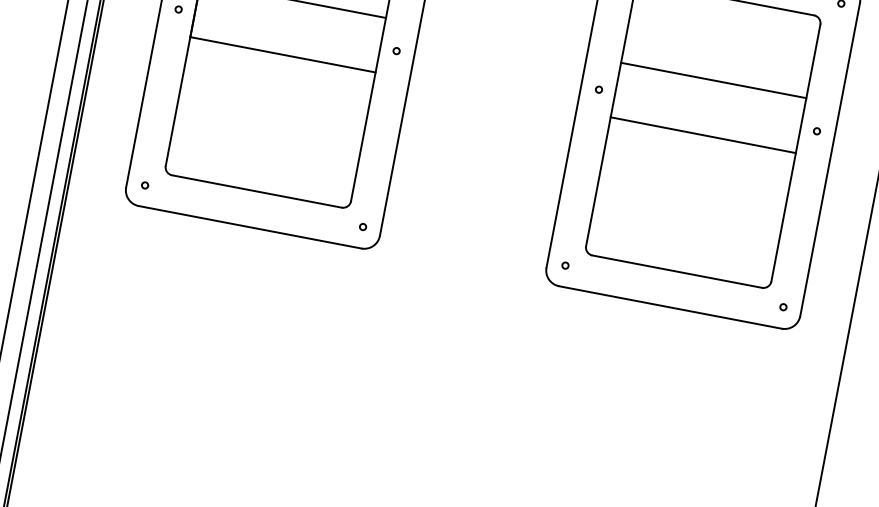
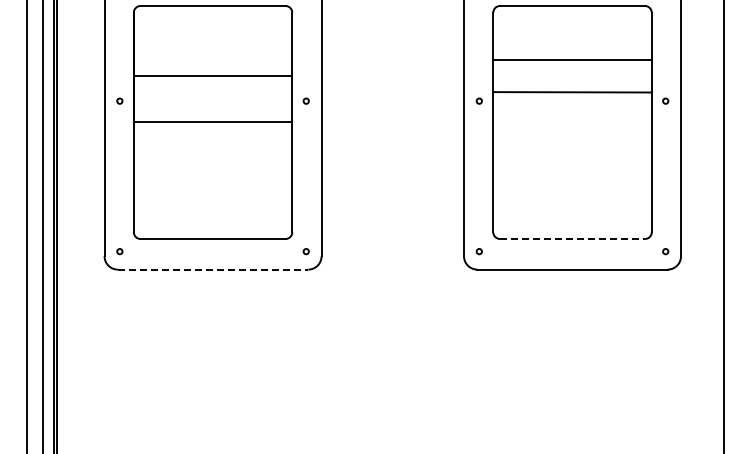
line: (713, 80) -> (572, 59), moved
line: (703, 135) -> (572, 92), moved
line: (250, 227) -> (213, 269), solid -> dashed
line: (677, 271) -> (572, 238), solid -> dashed

